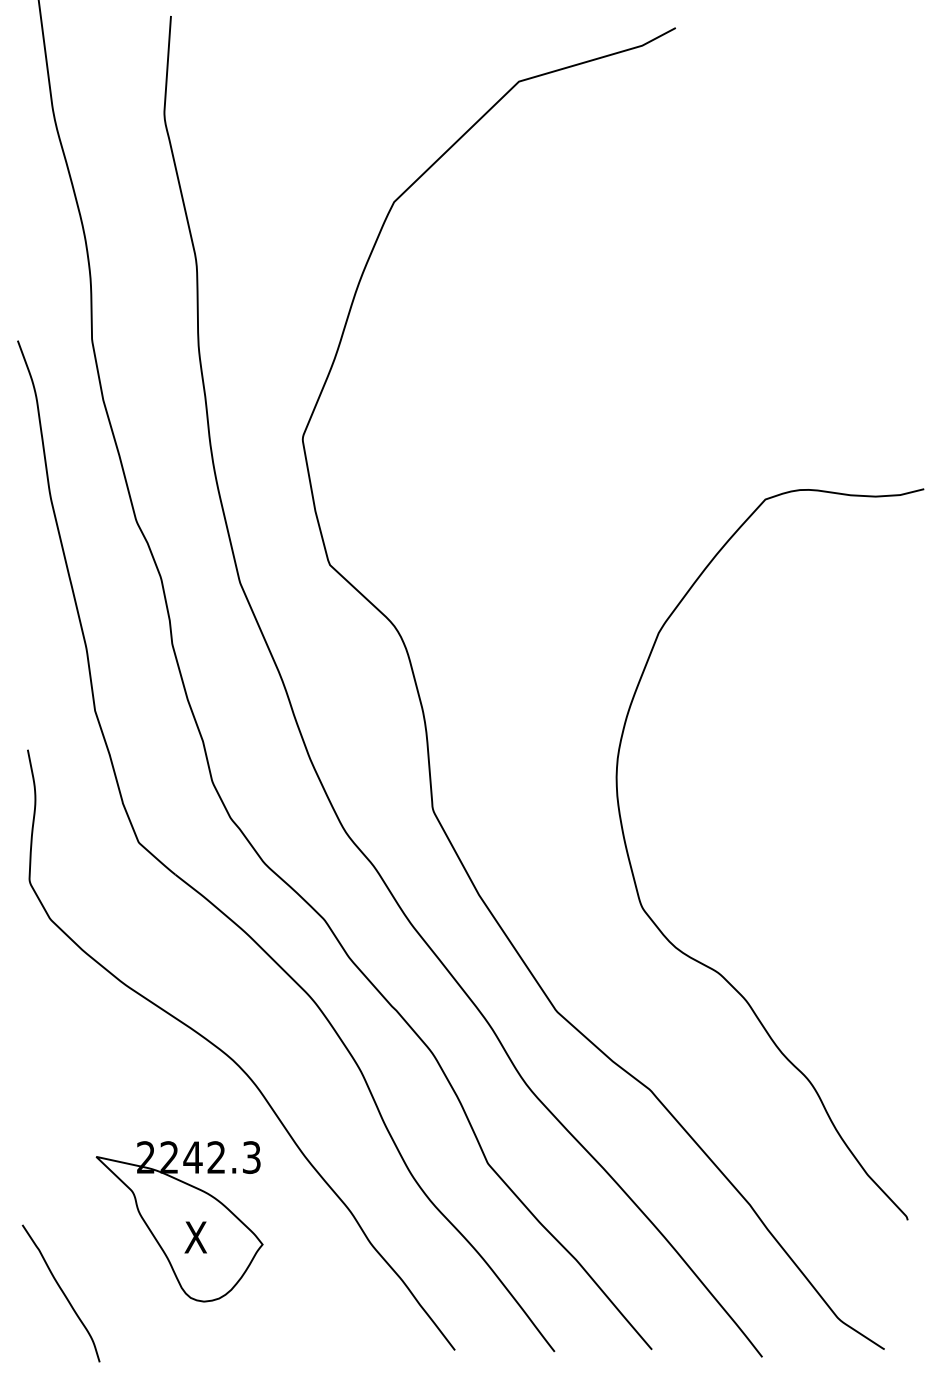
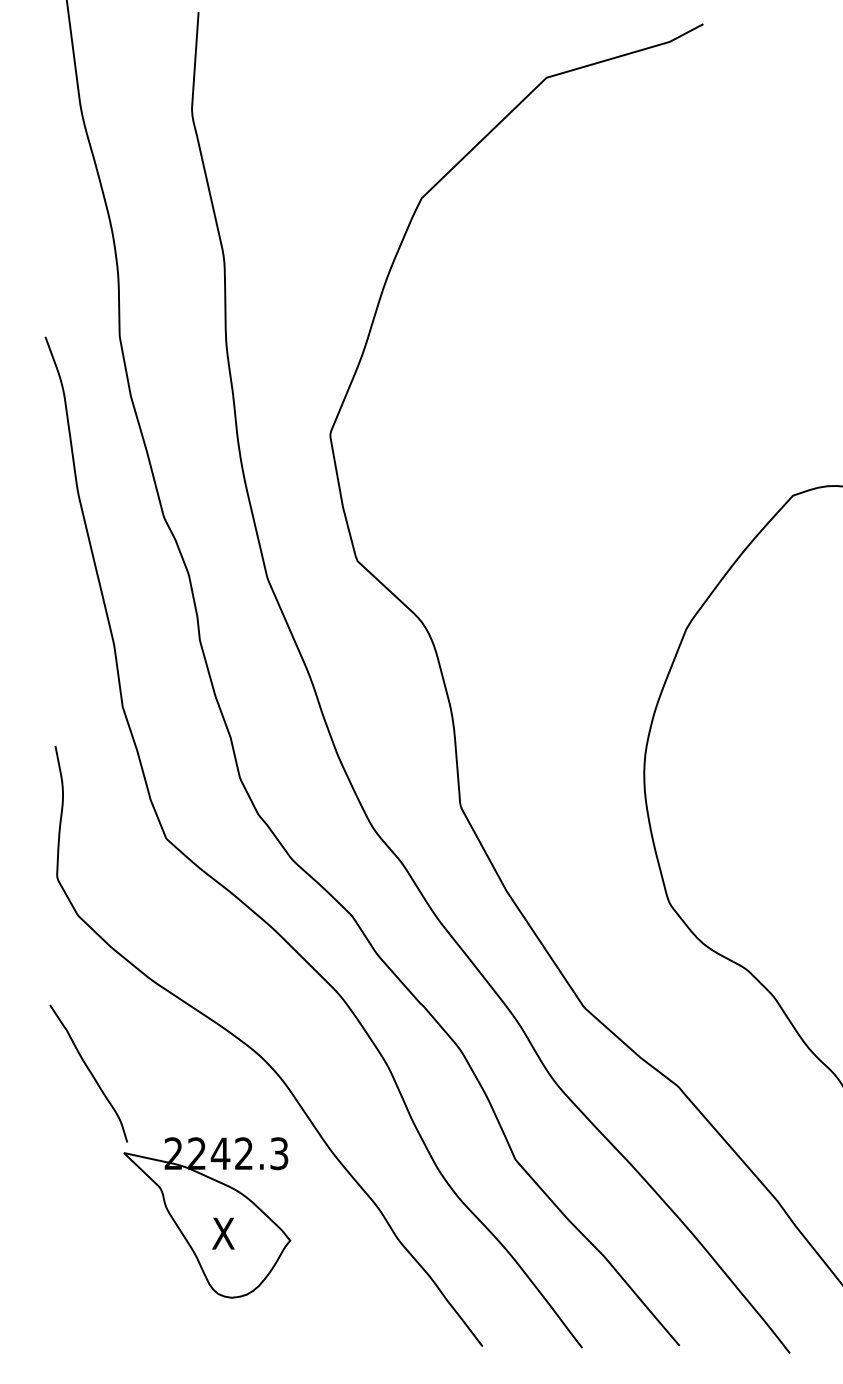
curve: (62, 1293) -> (90, 1073), moved

